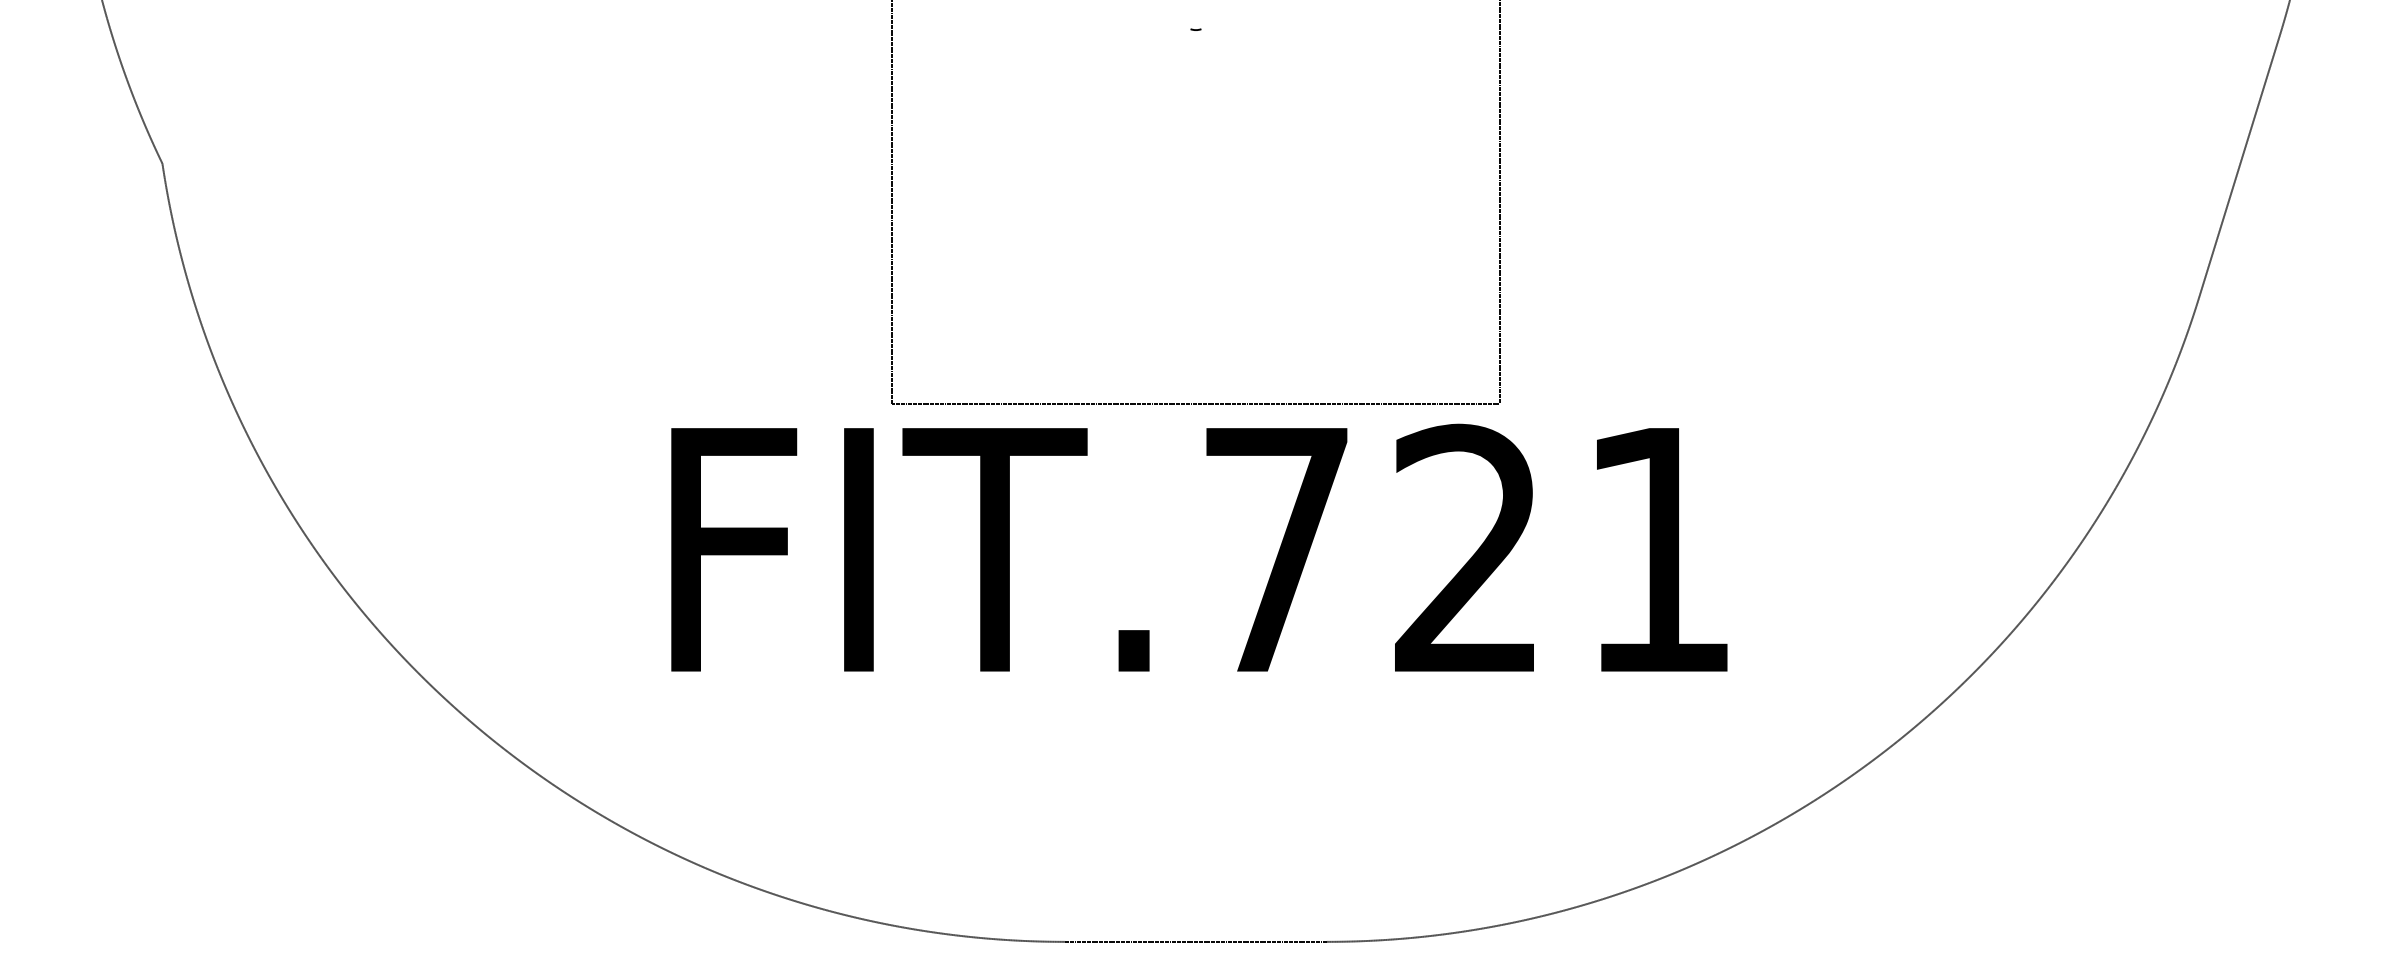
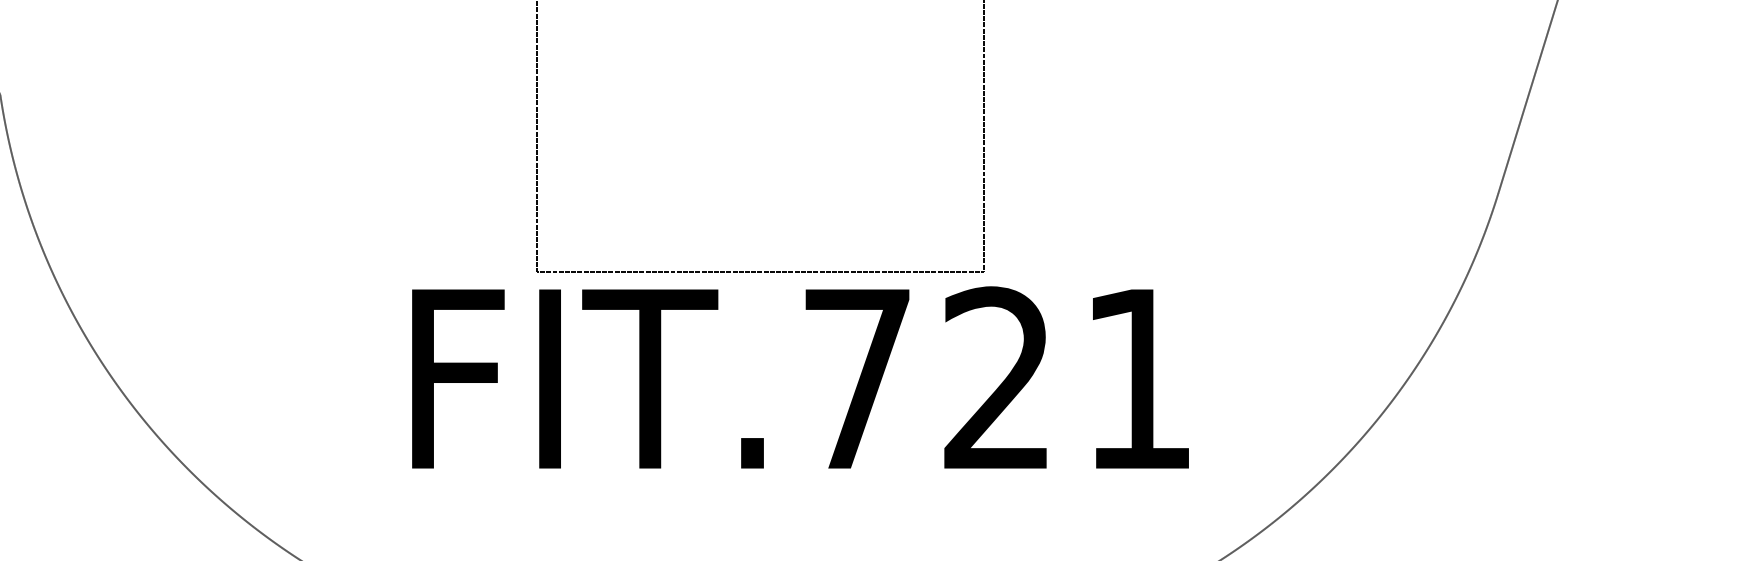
text: (1199, 547) -> (800, 377), moved

